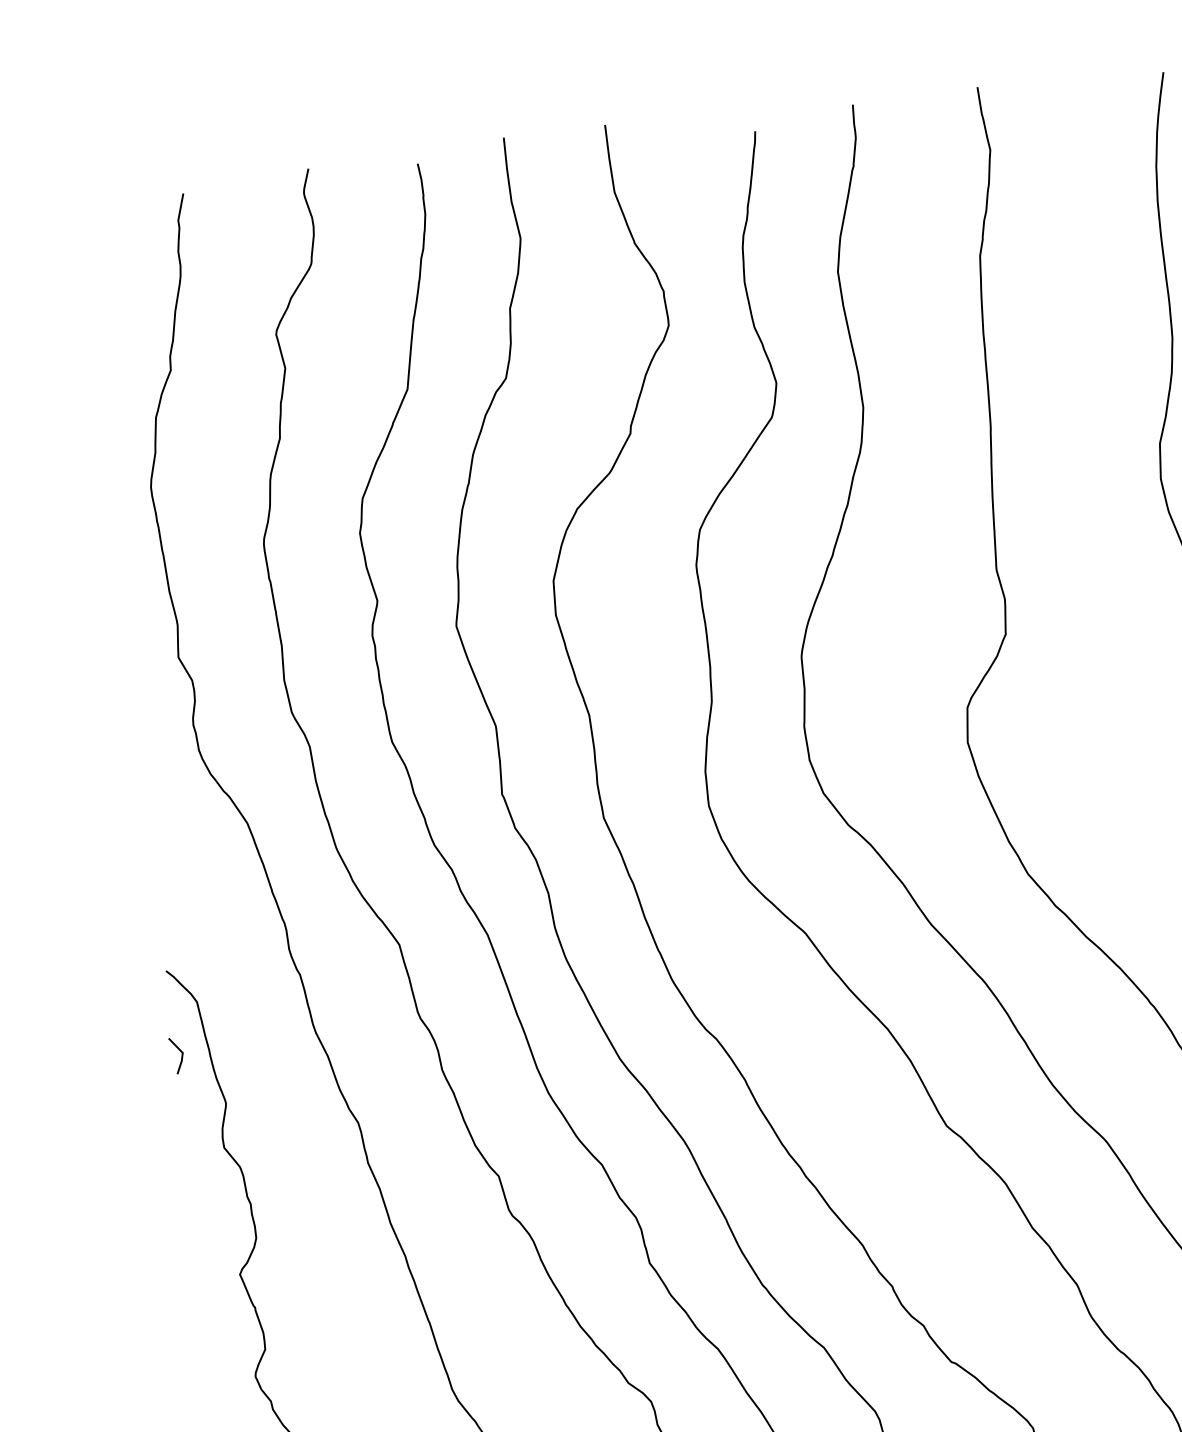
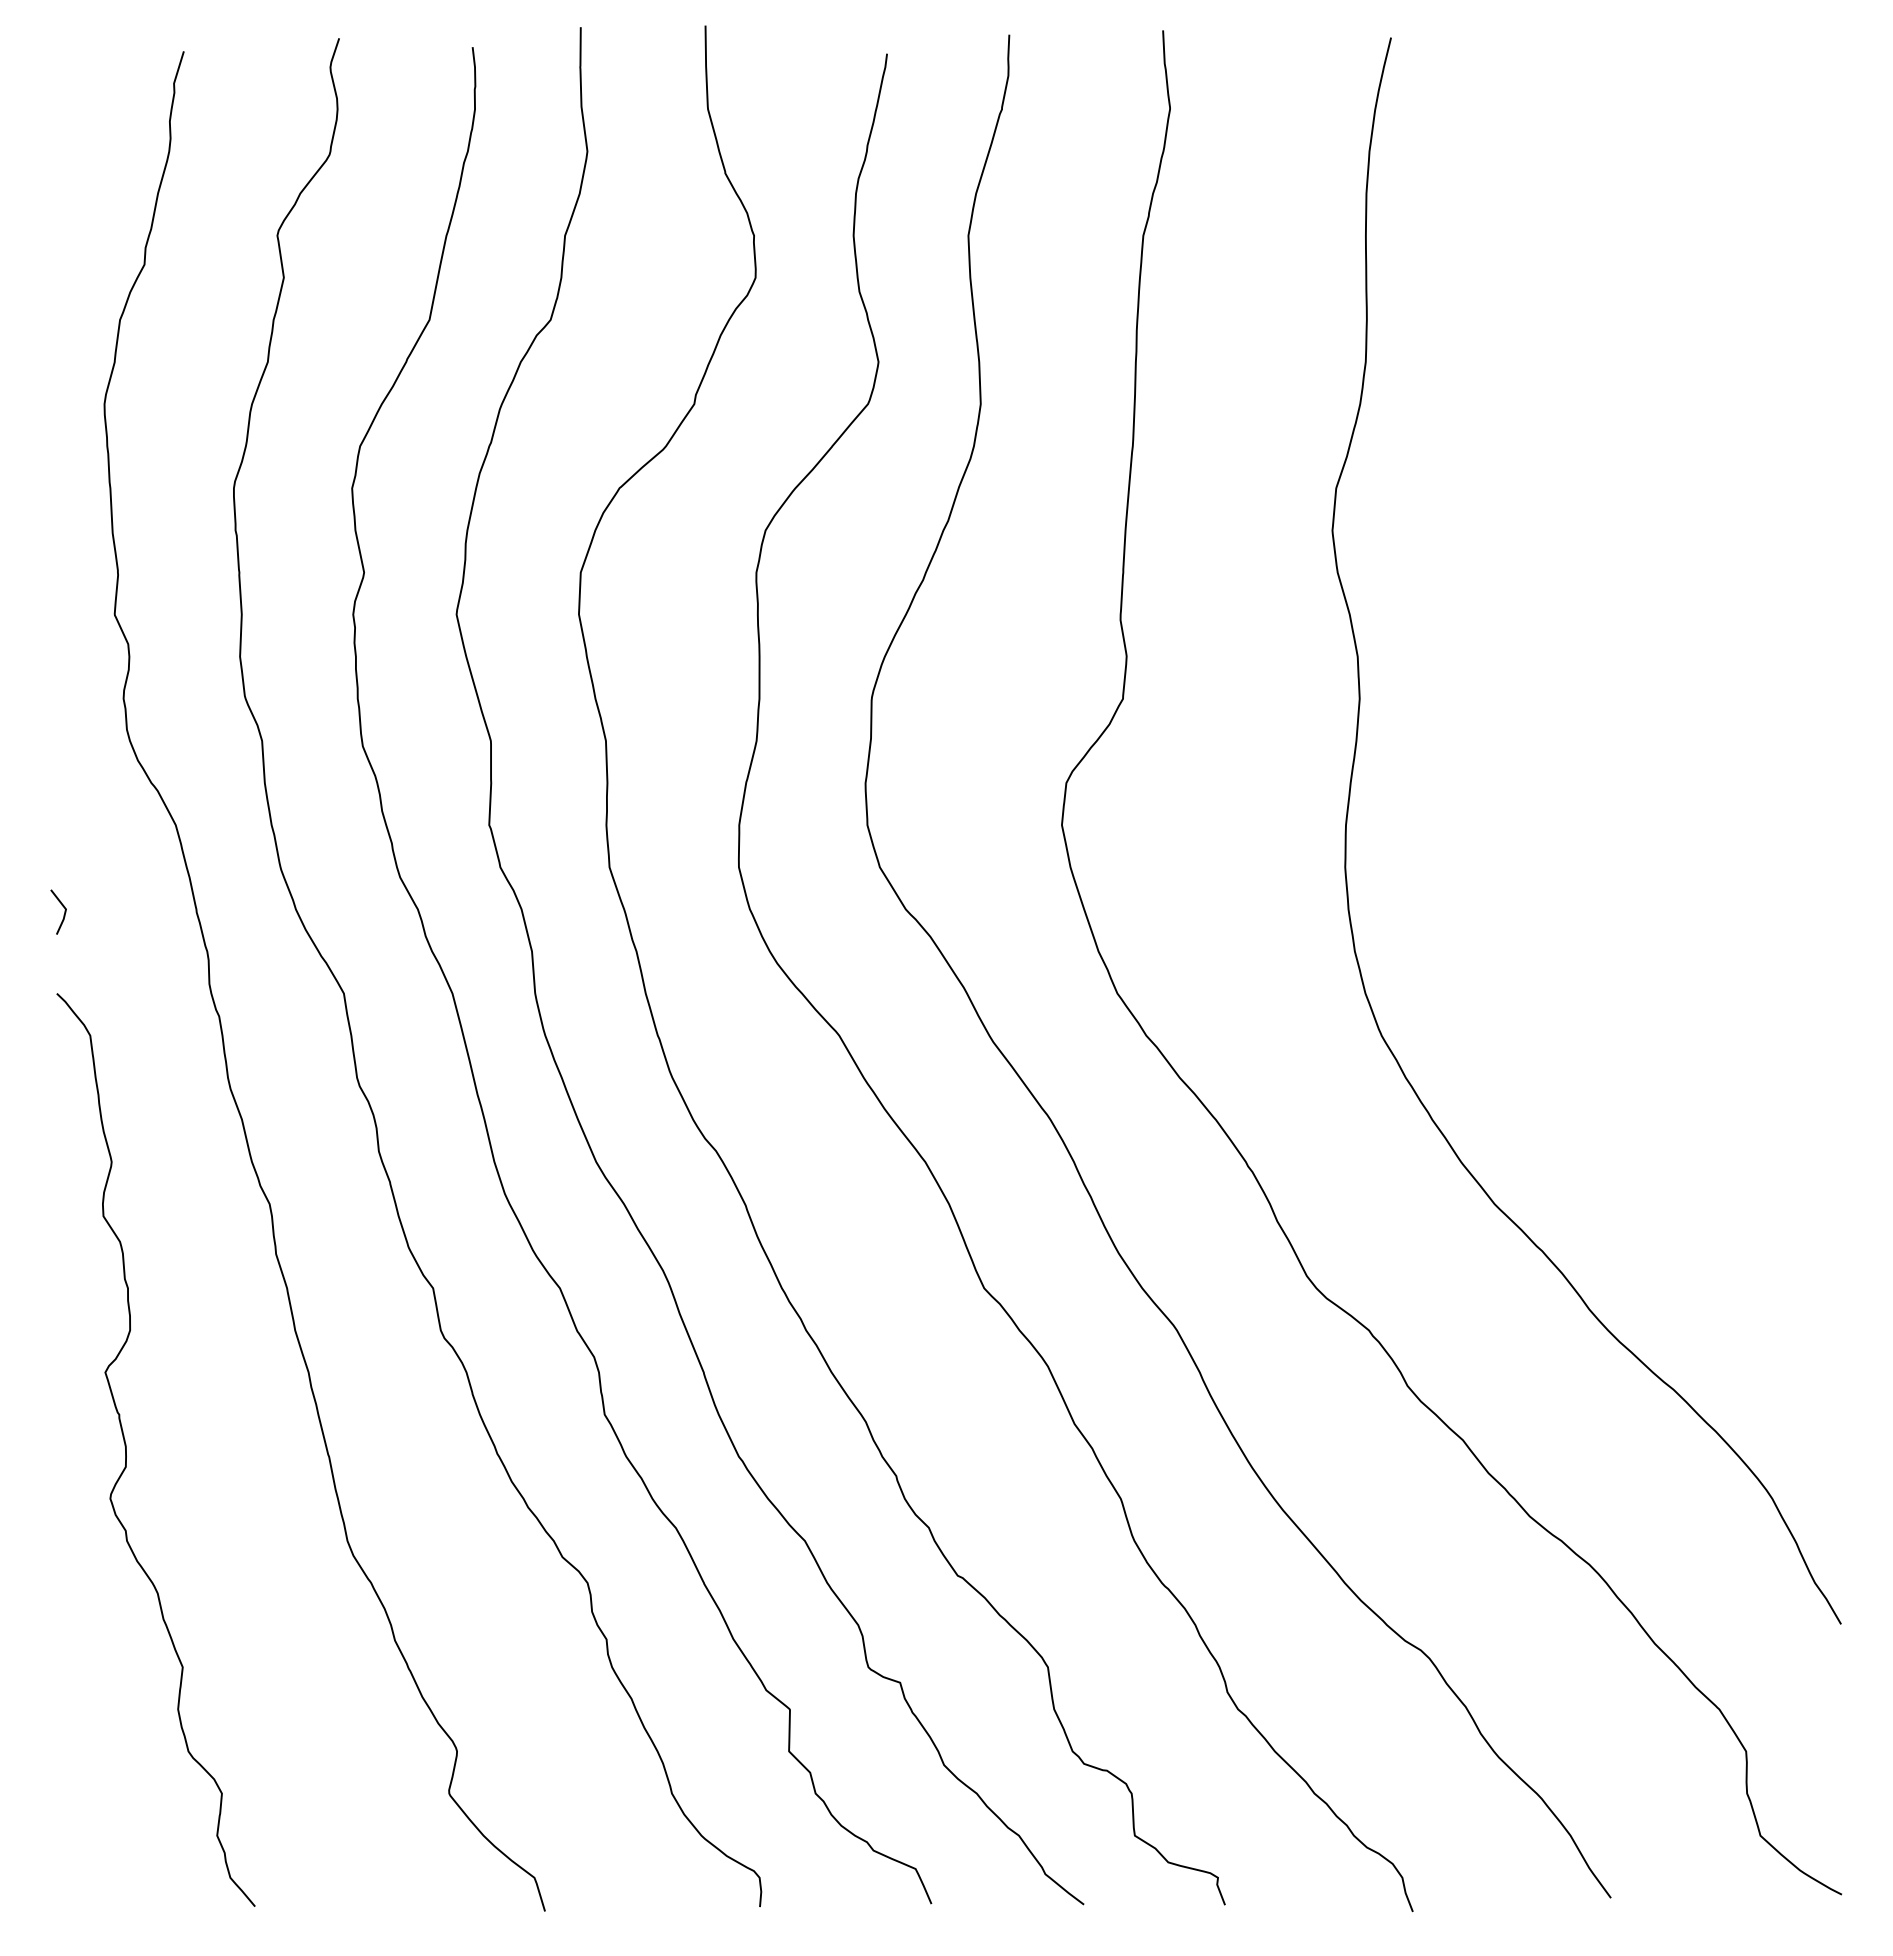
line: (181, 1057) -> (63, 914), moved

